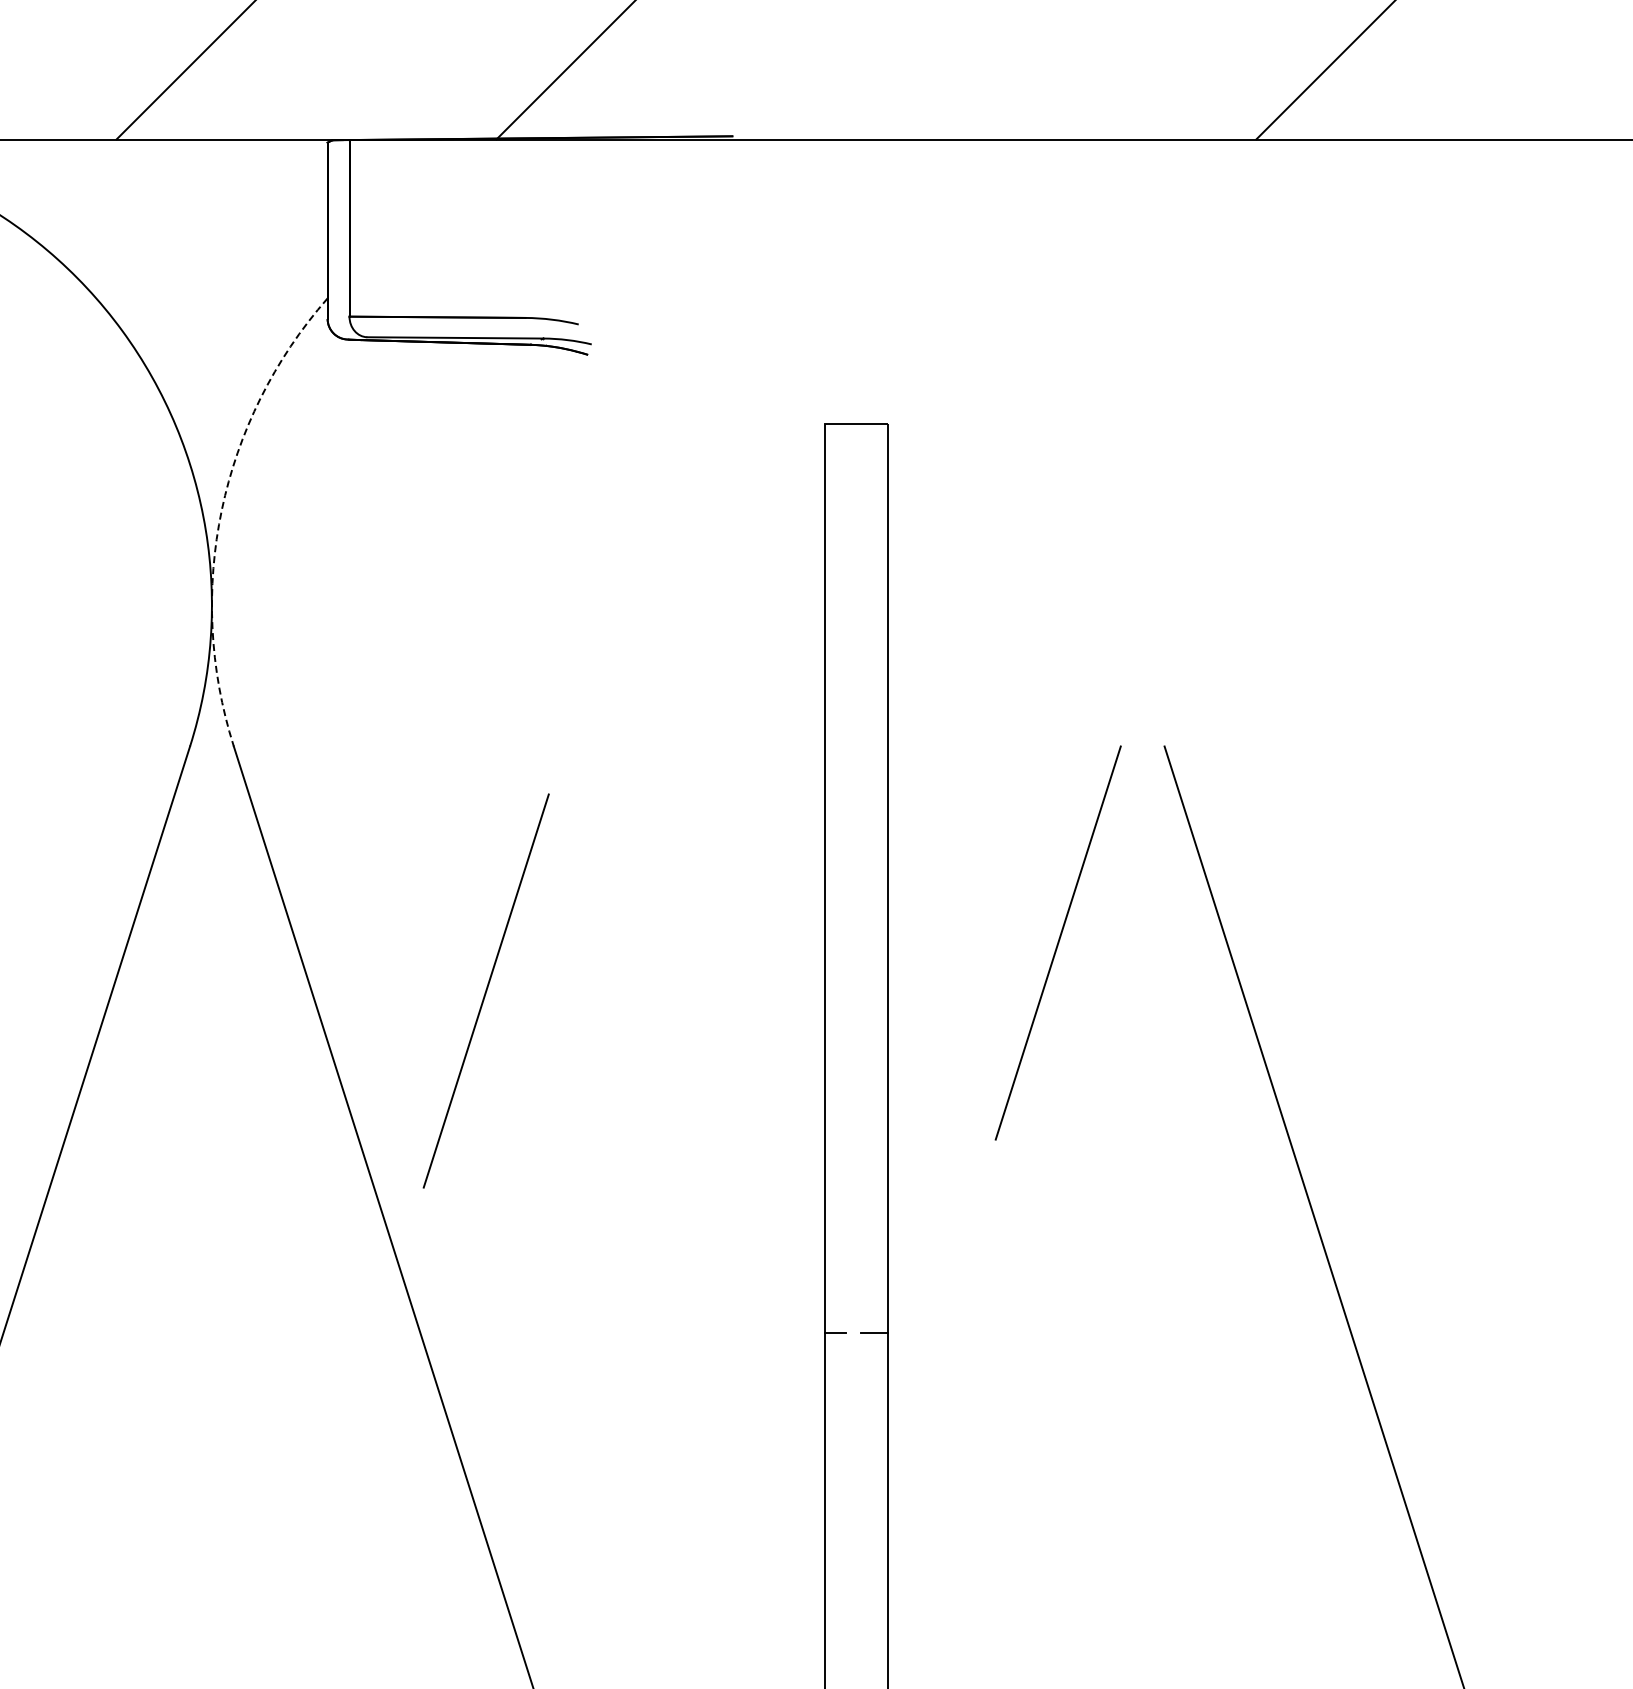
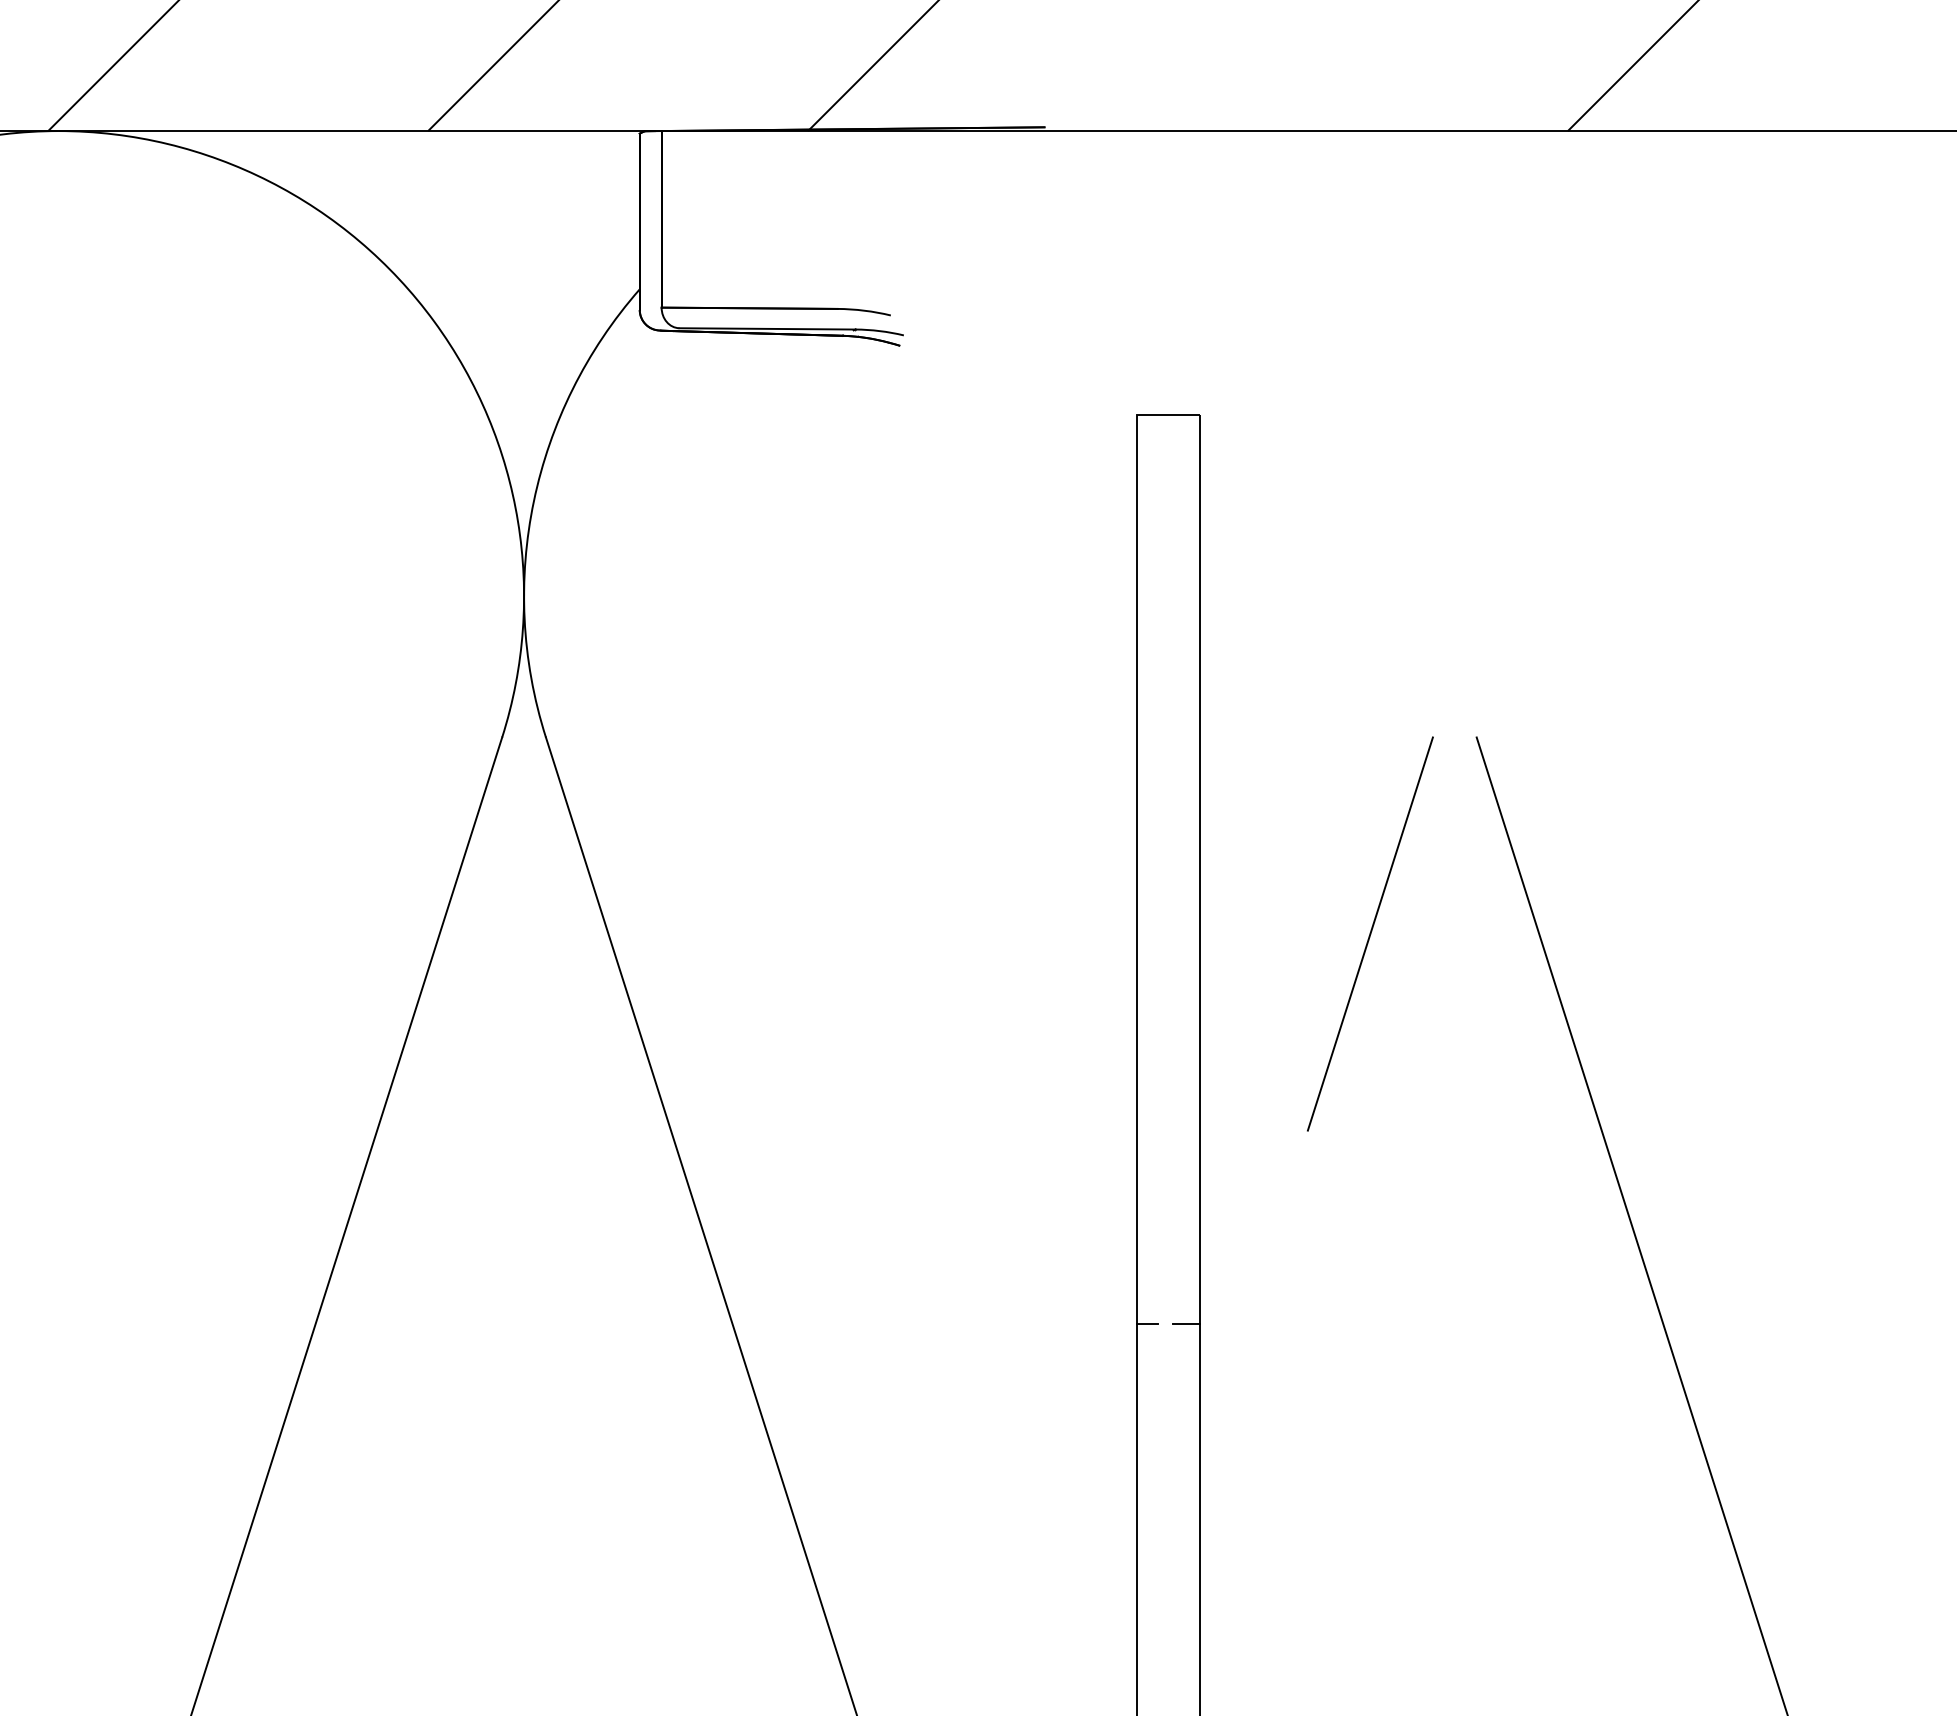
arc: (221, 510) -> (533, 501), dashed -> solid
line: (486, 990) -> (798, 981), removed

